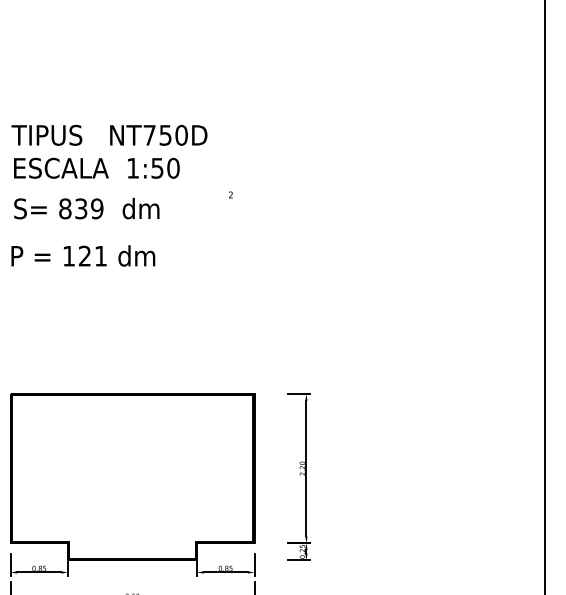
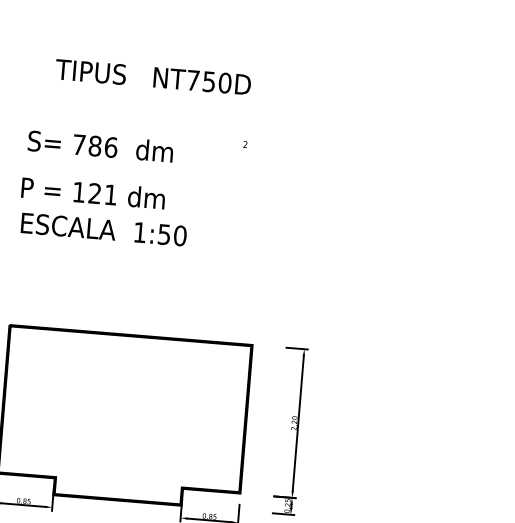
text: (109, 134) -> (153, 76), moved
text: (96, 167) -> (103, 228), moved
text: (81, 208) -> (95, 145), 839 -> 786

